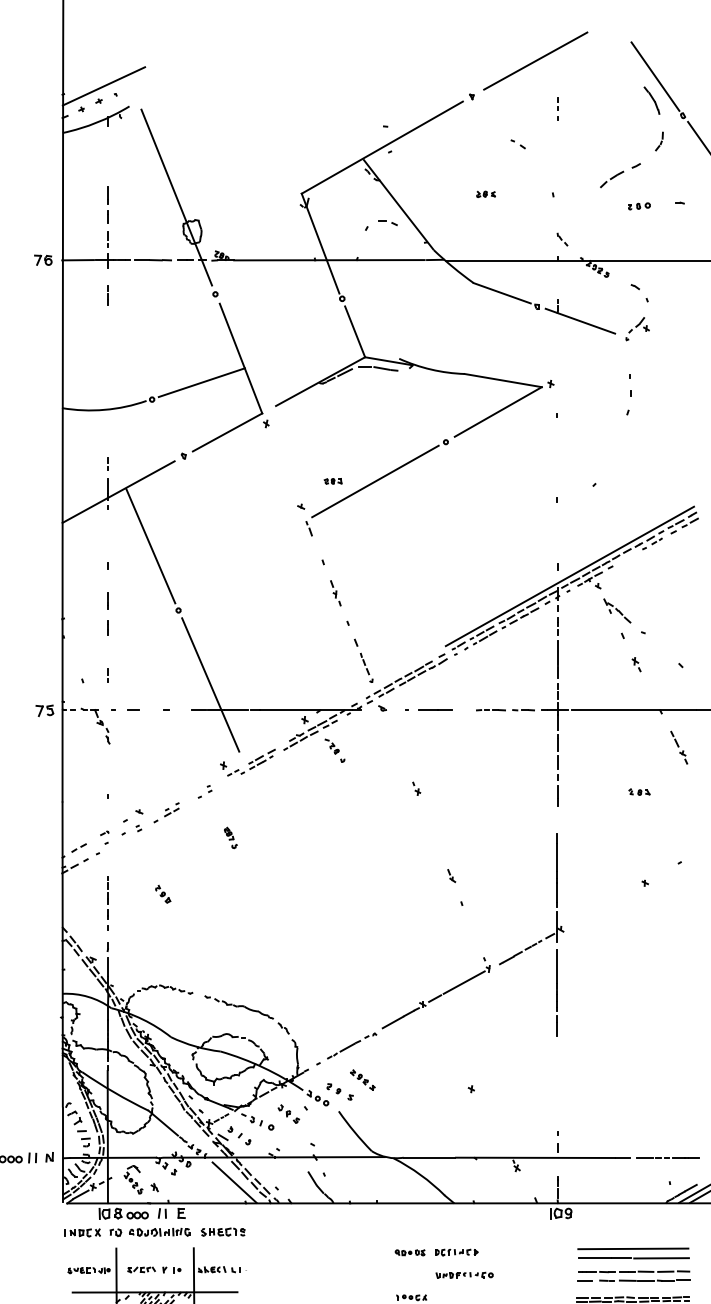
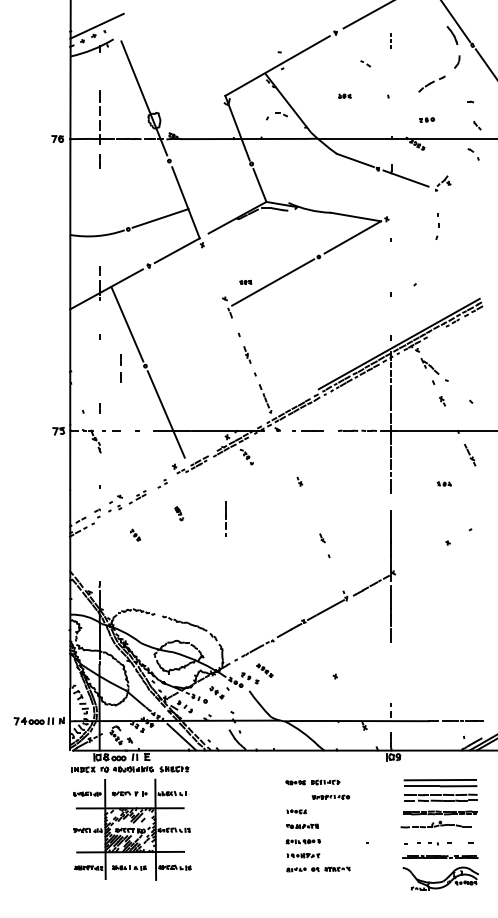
part: (639, 205) -> (427, 119), moved
part: (562, 239) -> (477, 125), moved
part: (639, 293) -> (473, 154), moved
line: (107, 609) -> (120, 365), moved
part: (163, 893) -> (135, 534), moved
line: (107, 902) -> (225, 518), moved

